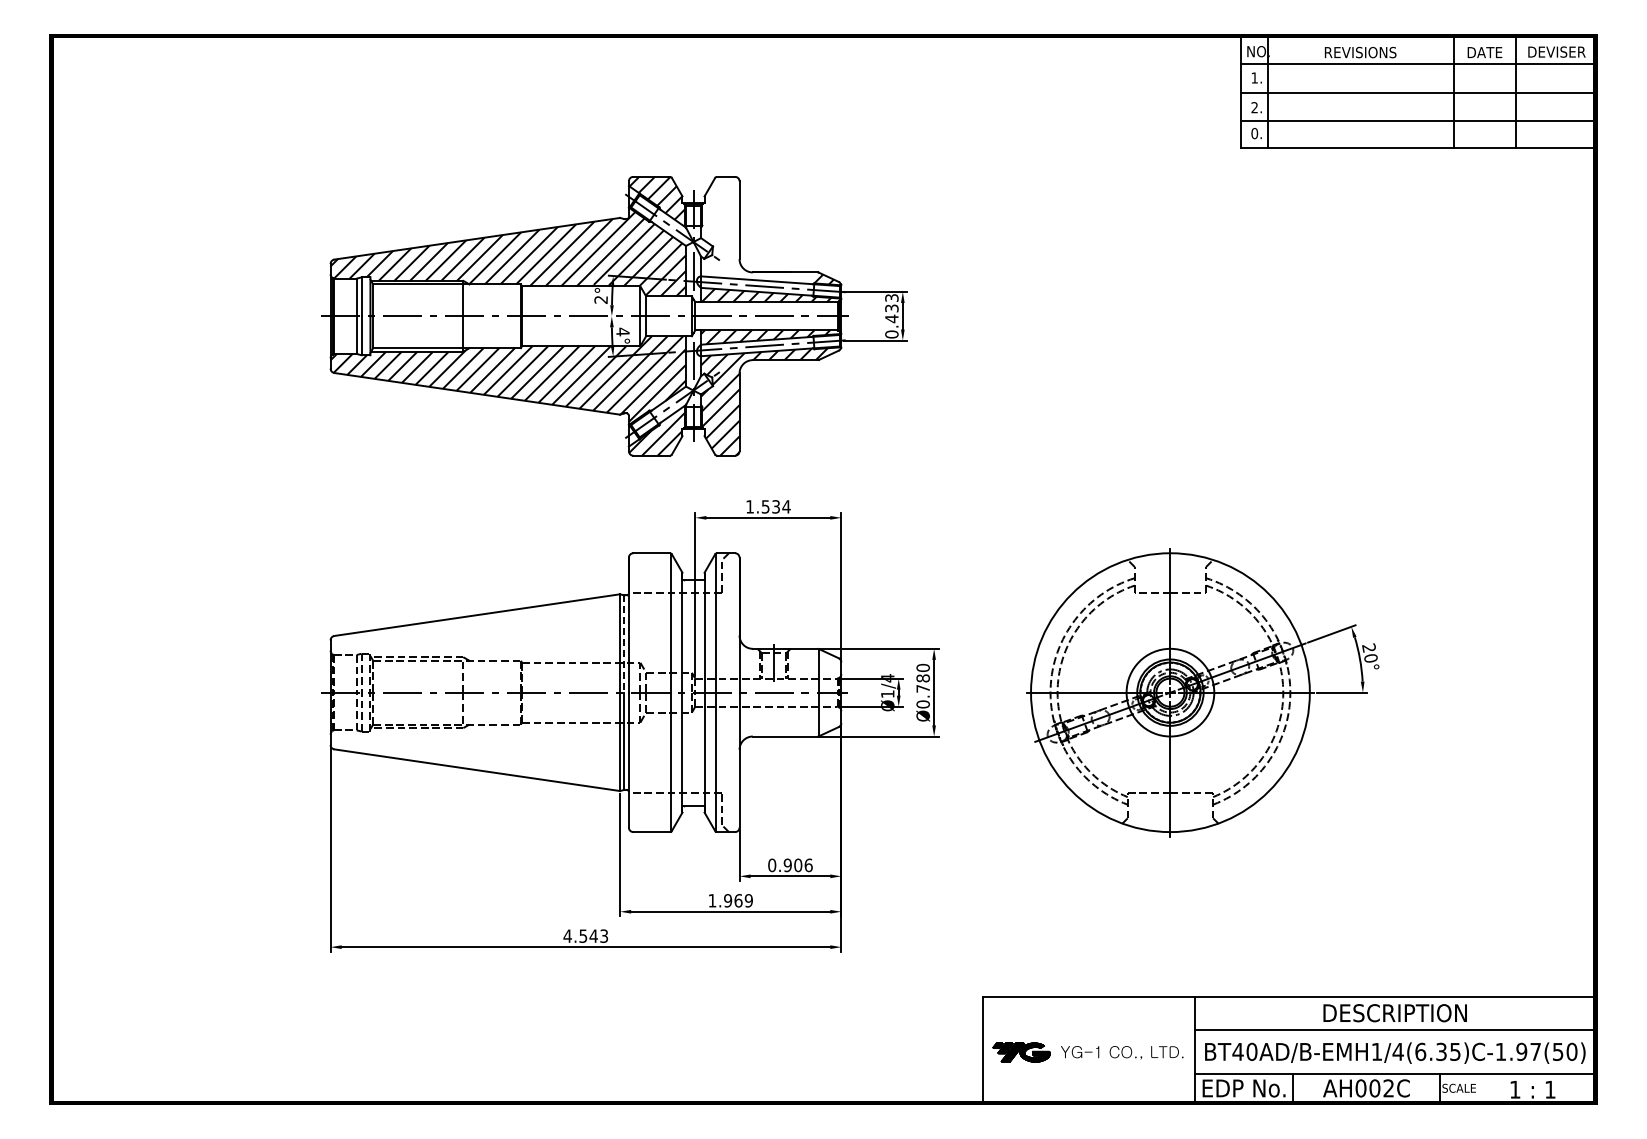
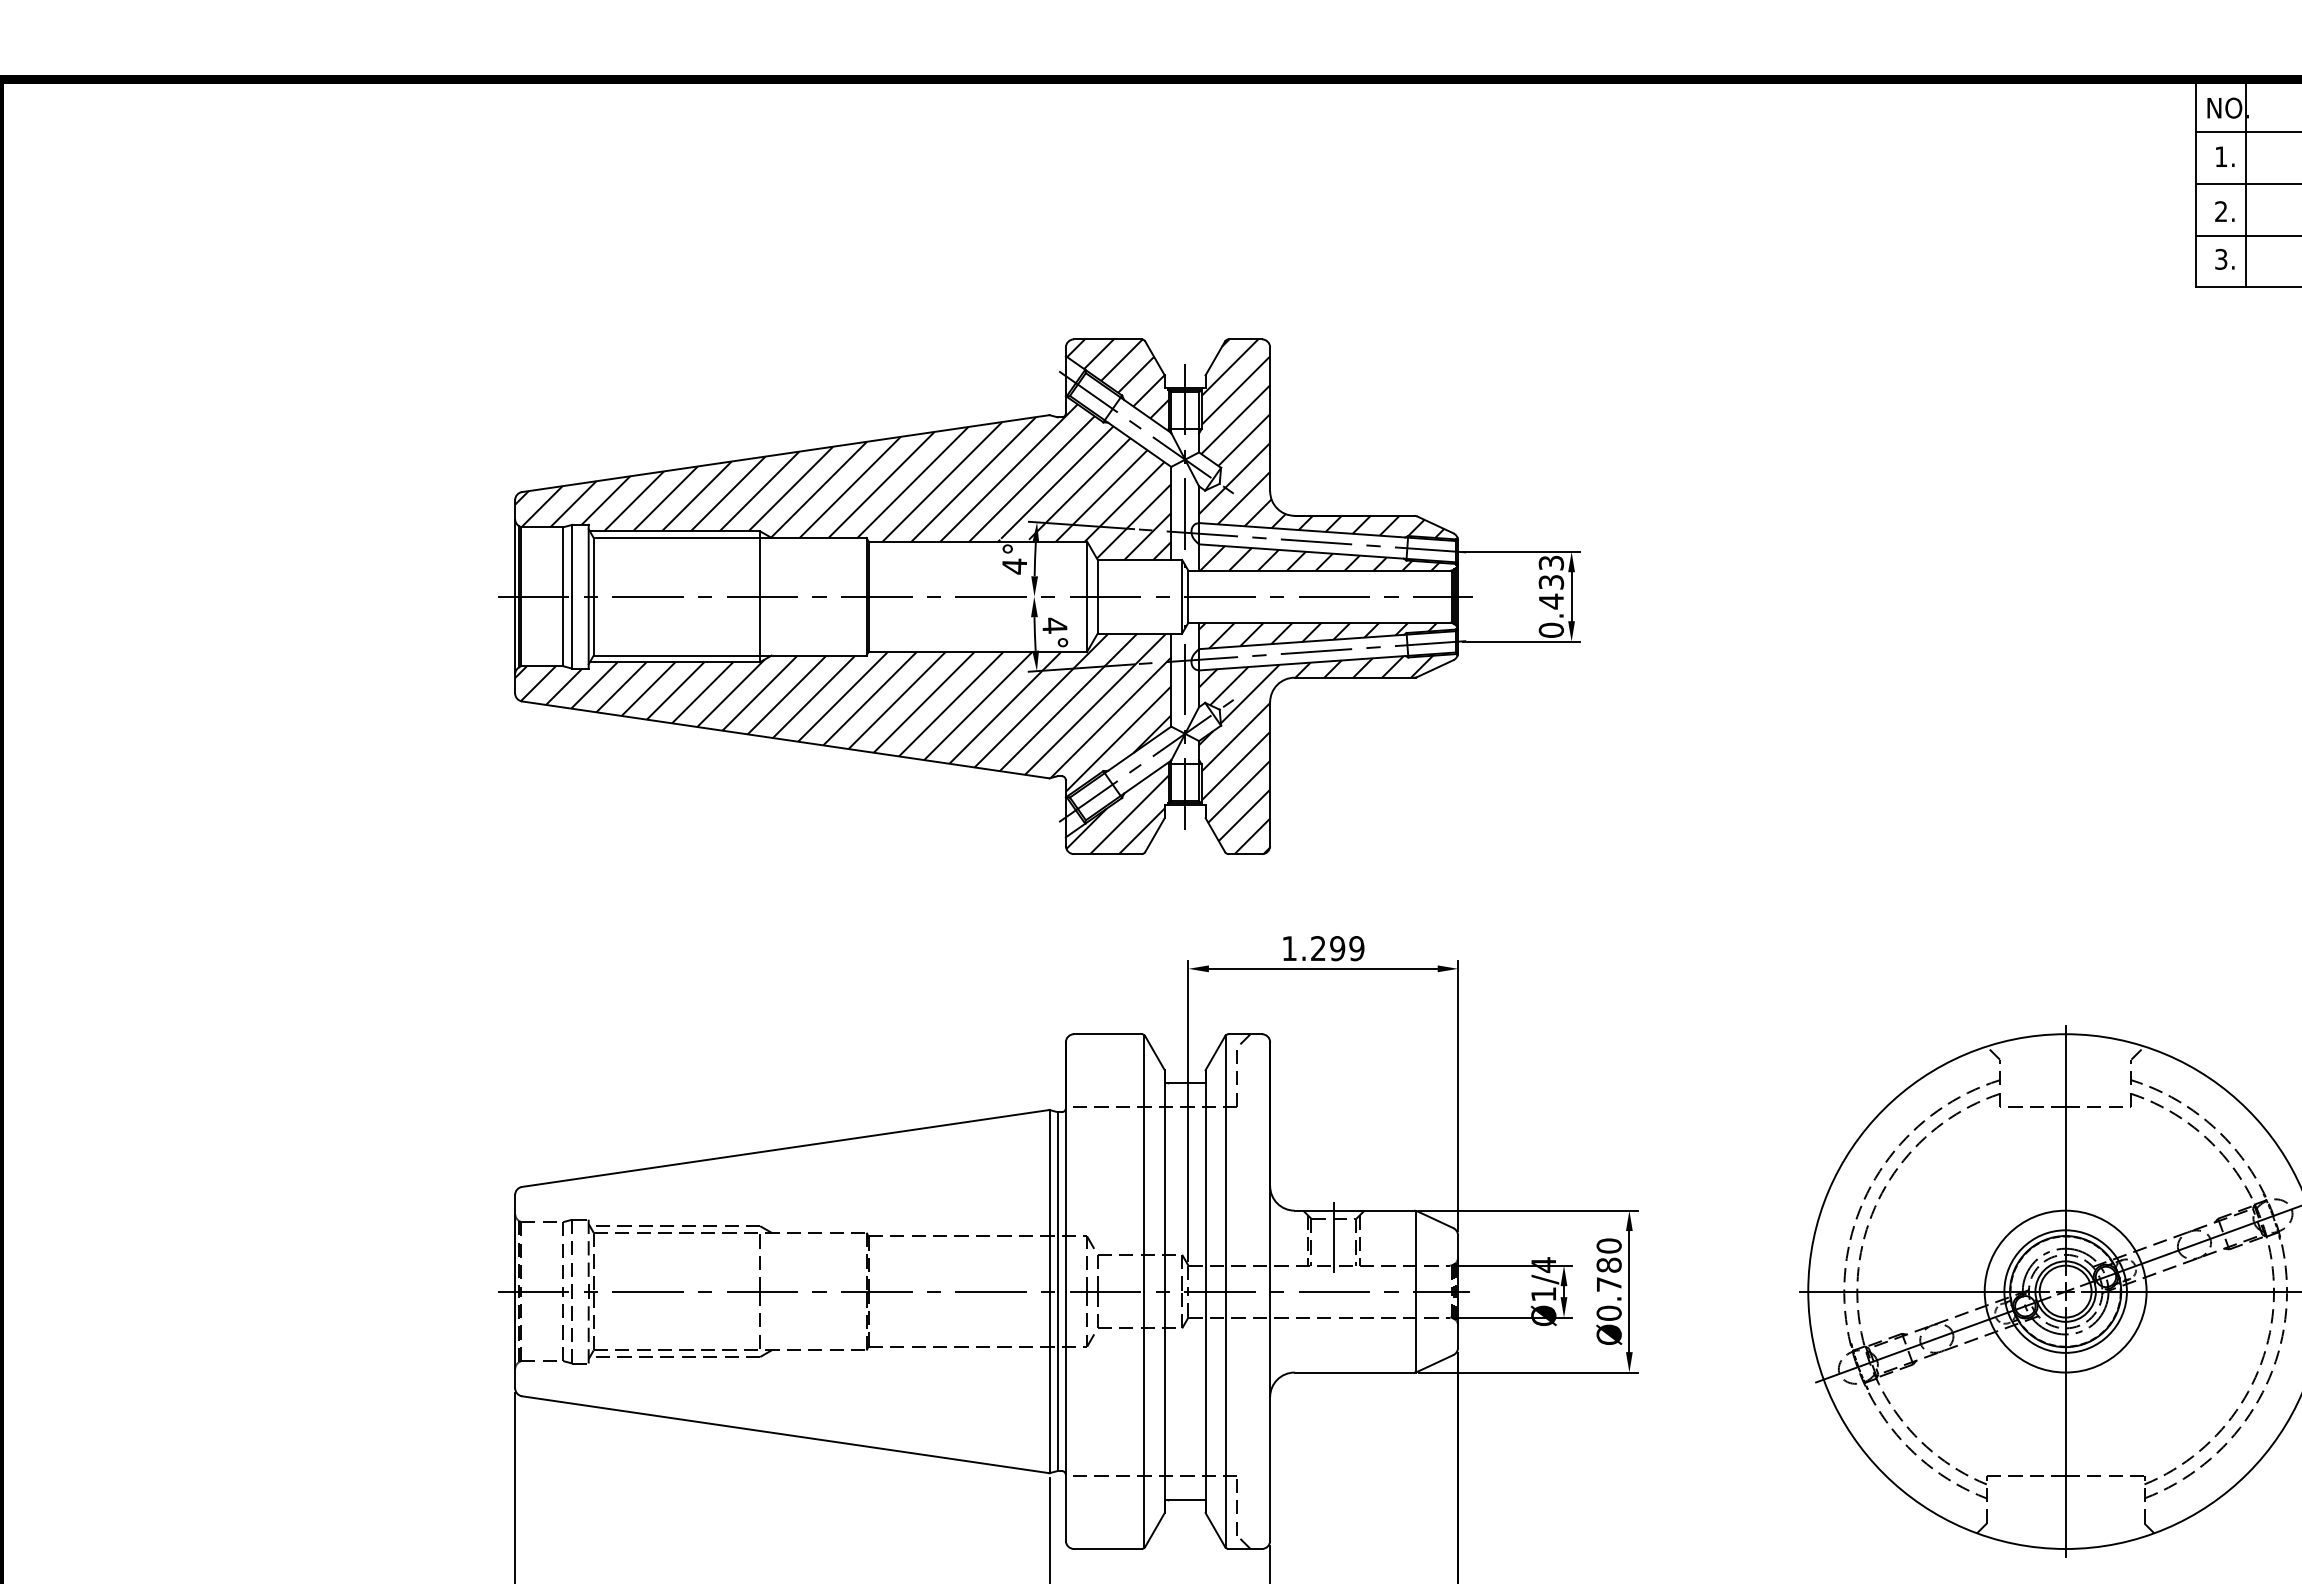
text: (1254, 133) -> (2220, 259), 0. -> 3.
hatch: (755, 229) -> (1299, 436), added
text: (600, 299) -> (1013, 565), 2° -> 4°
text: (775, 506) -> (1336, 947), 1.534 -> 1.299
line: (624, 644) -> (1057, 1202), dashed -> solid

